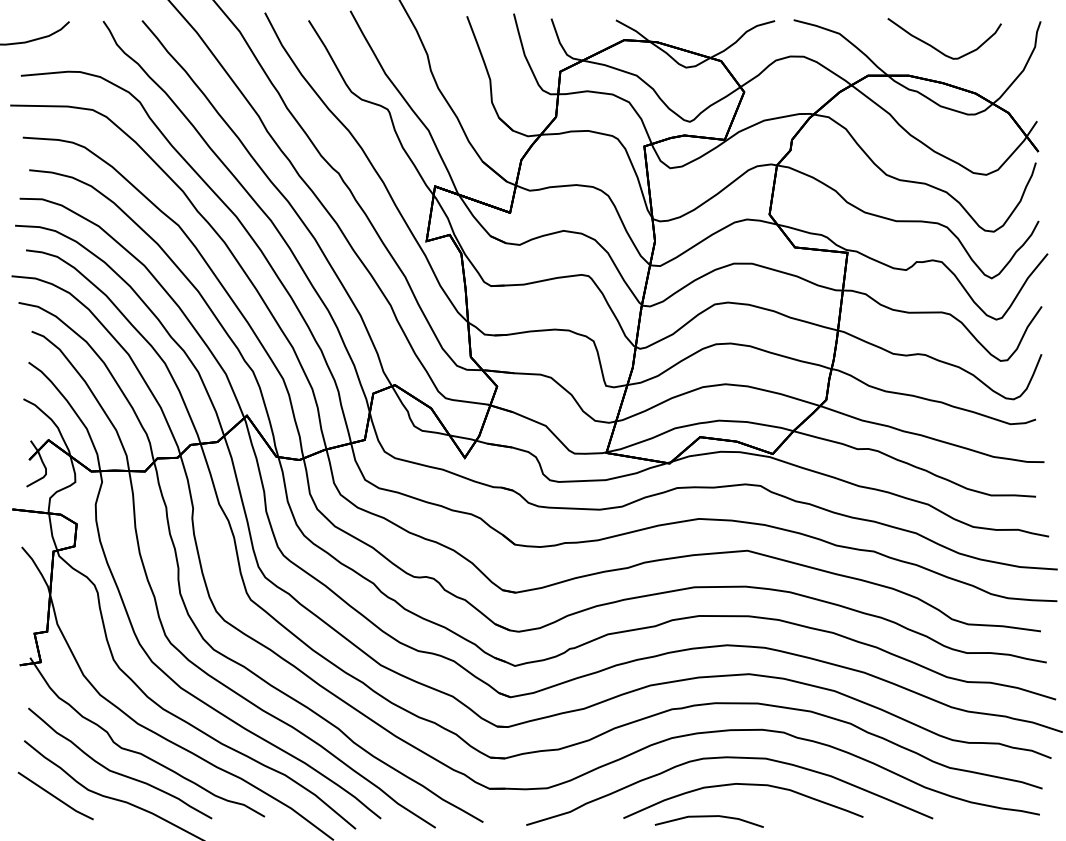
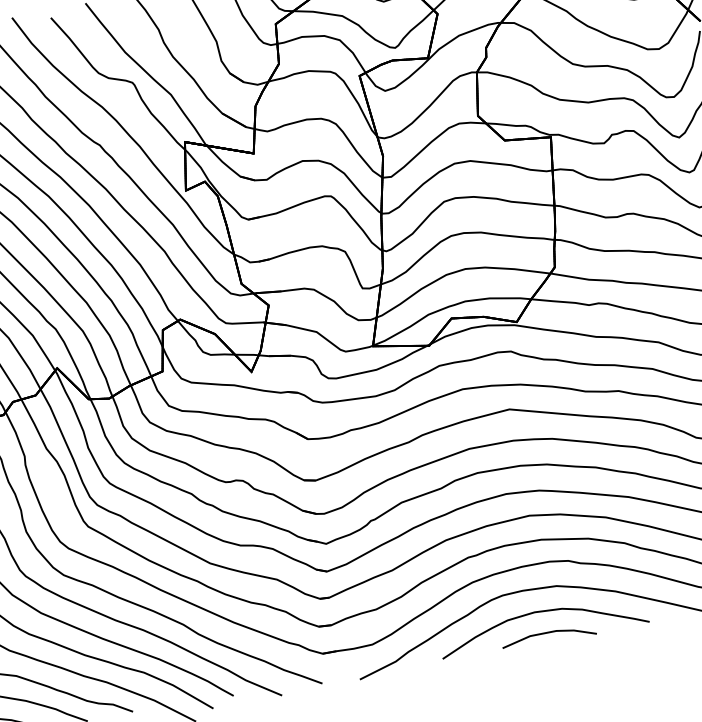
part: (708, 821) -> (548, 637), moved

